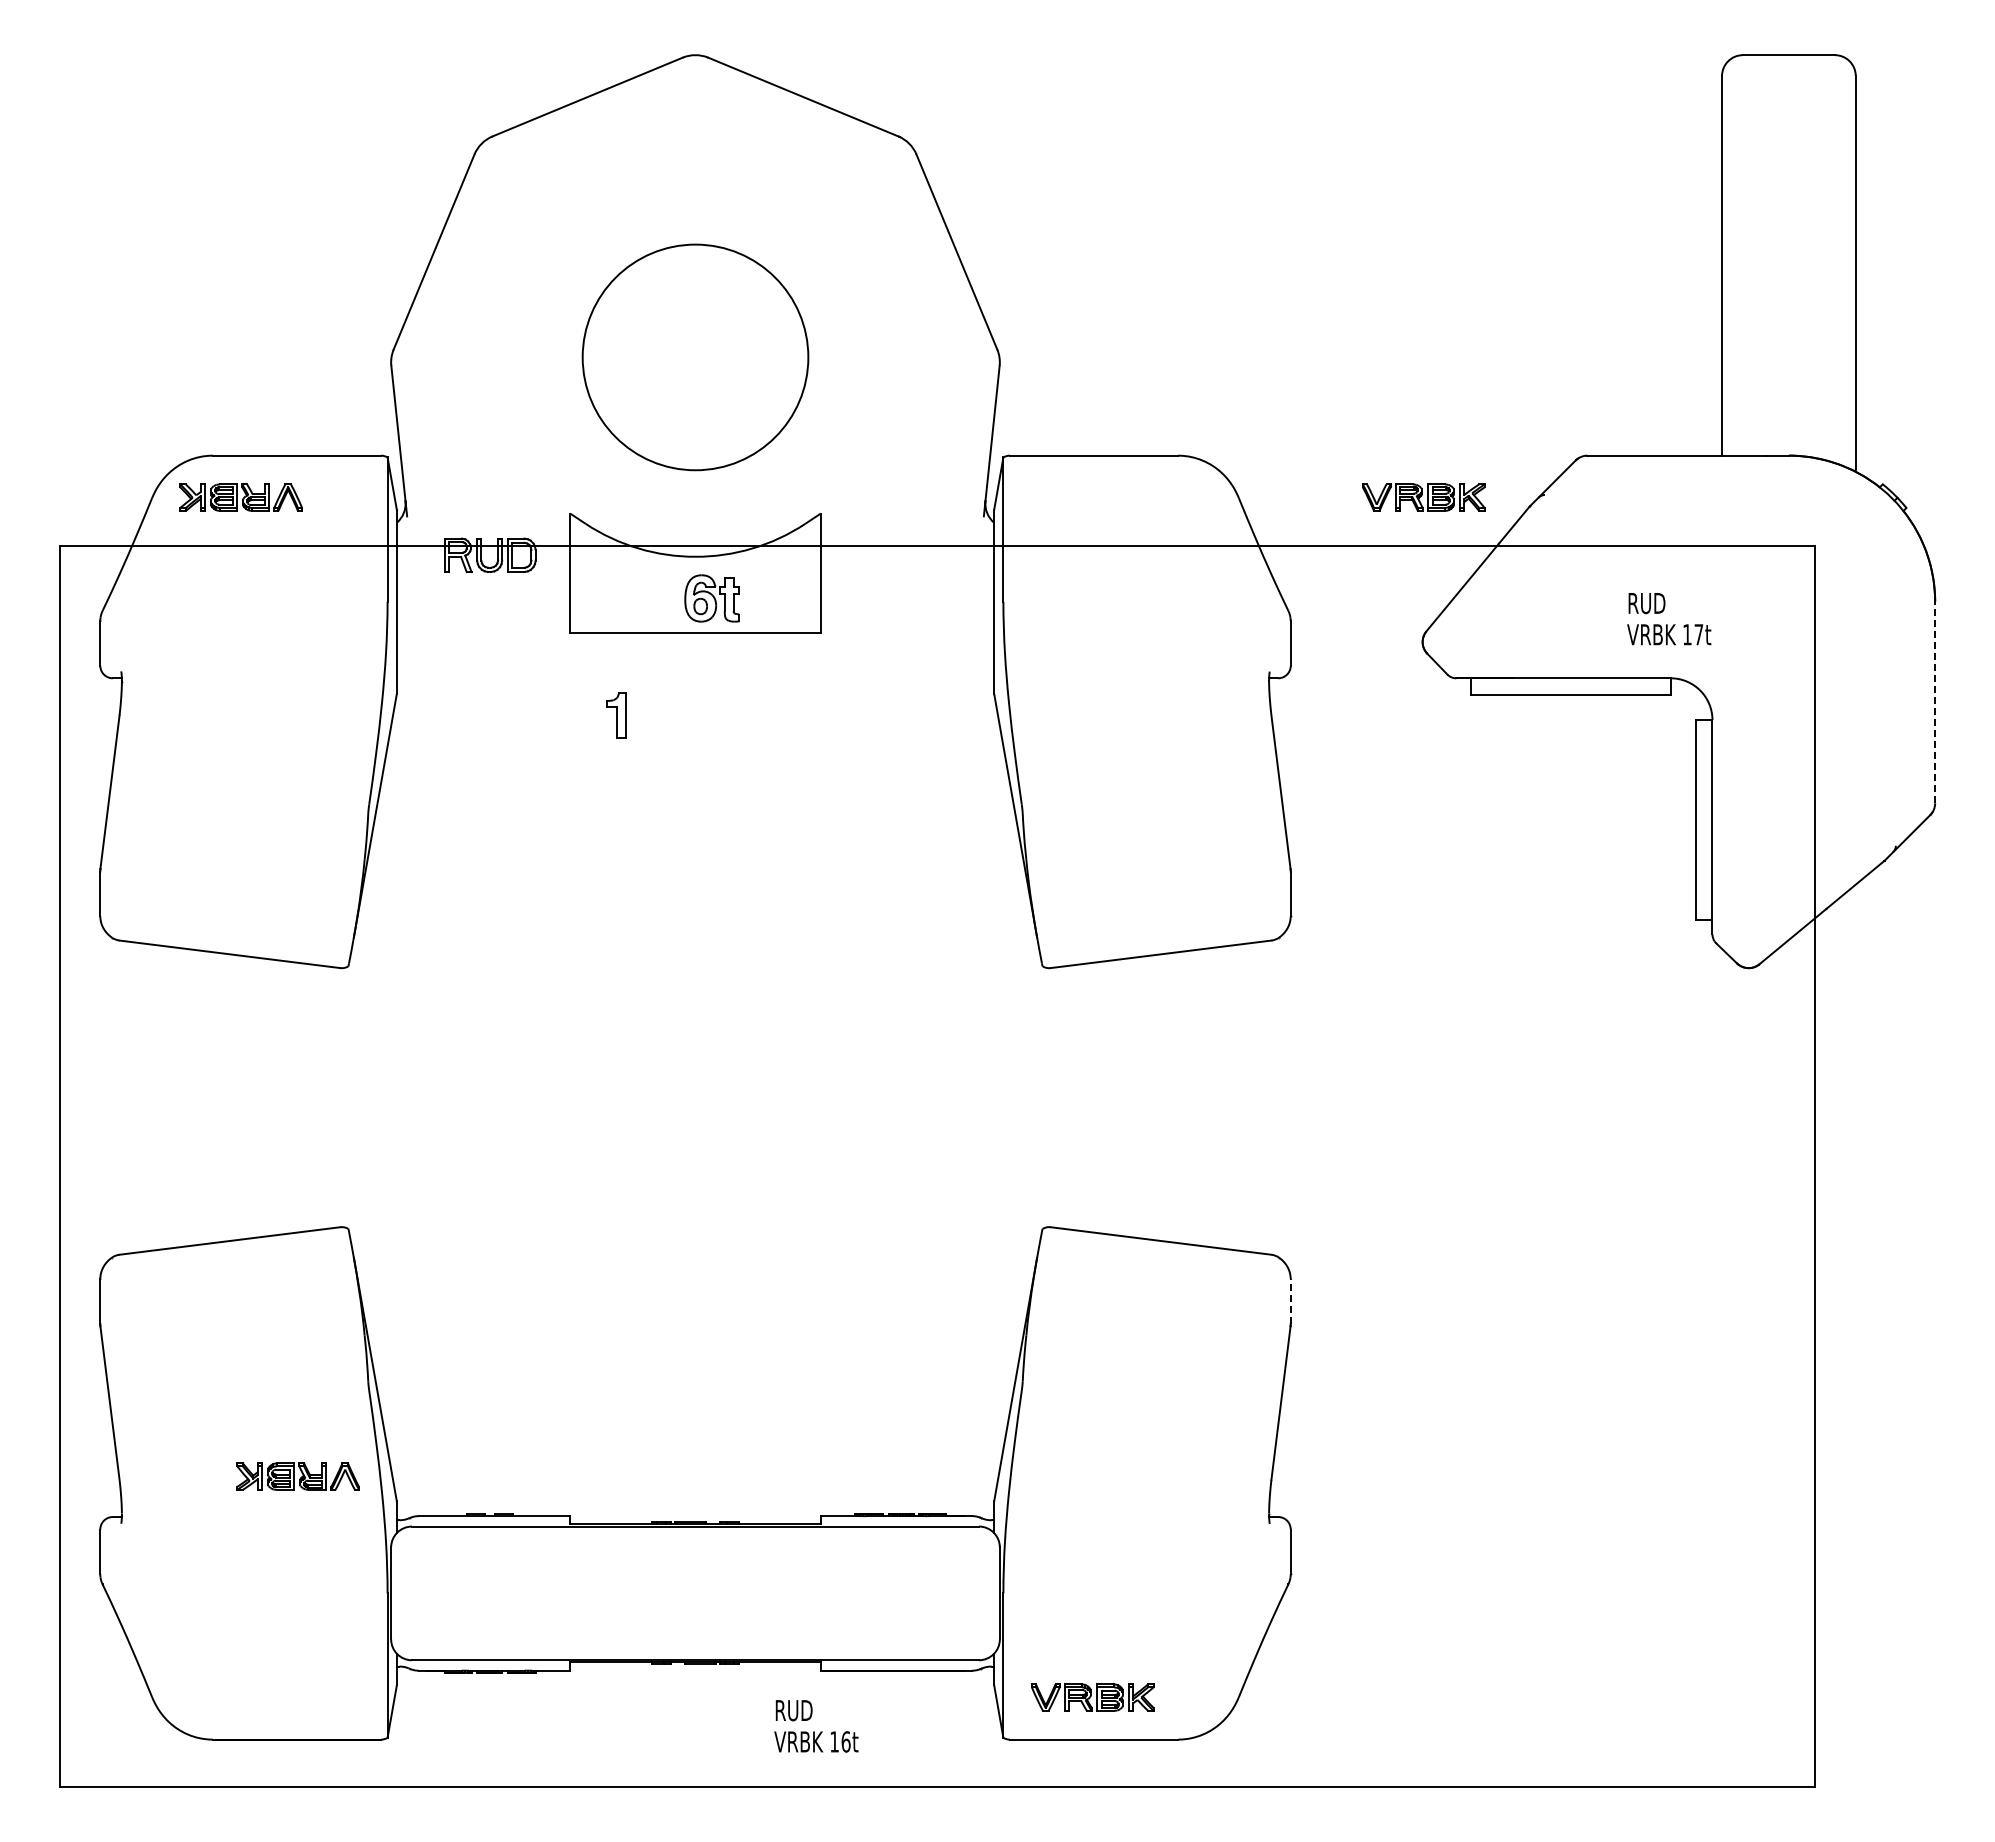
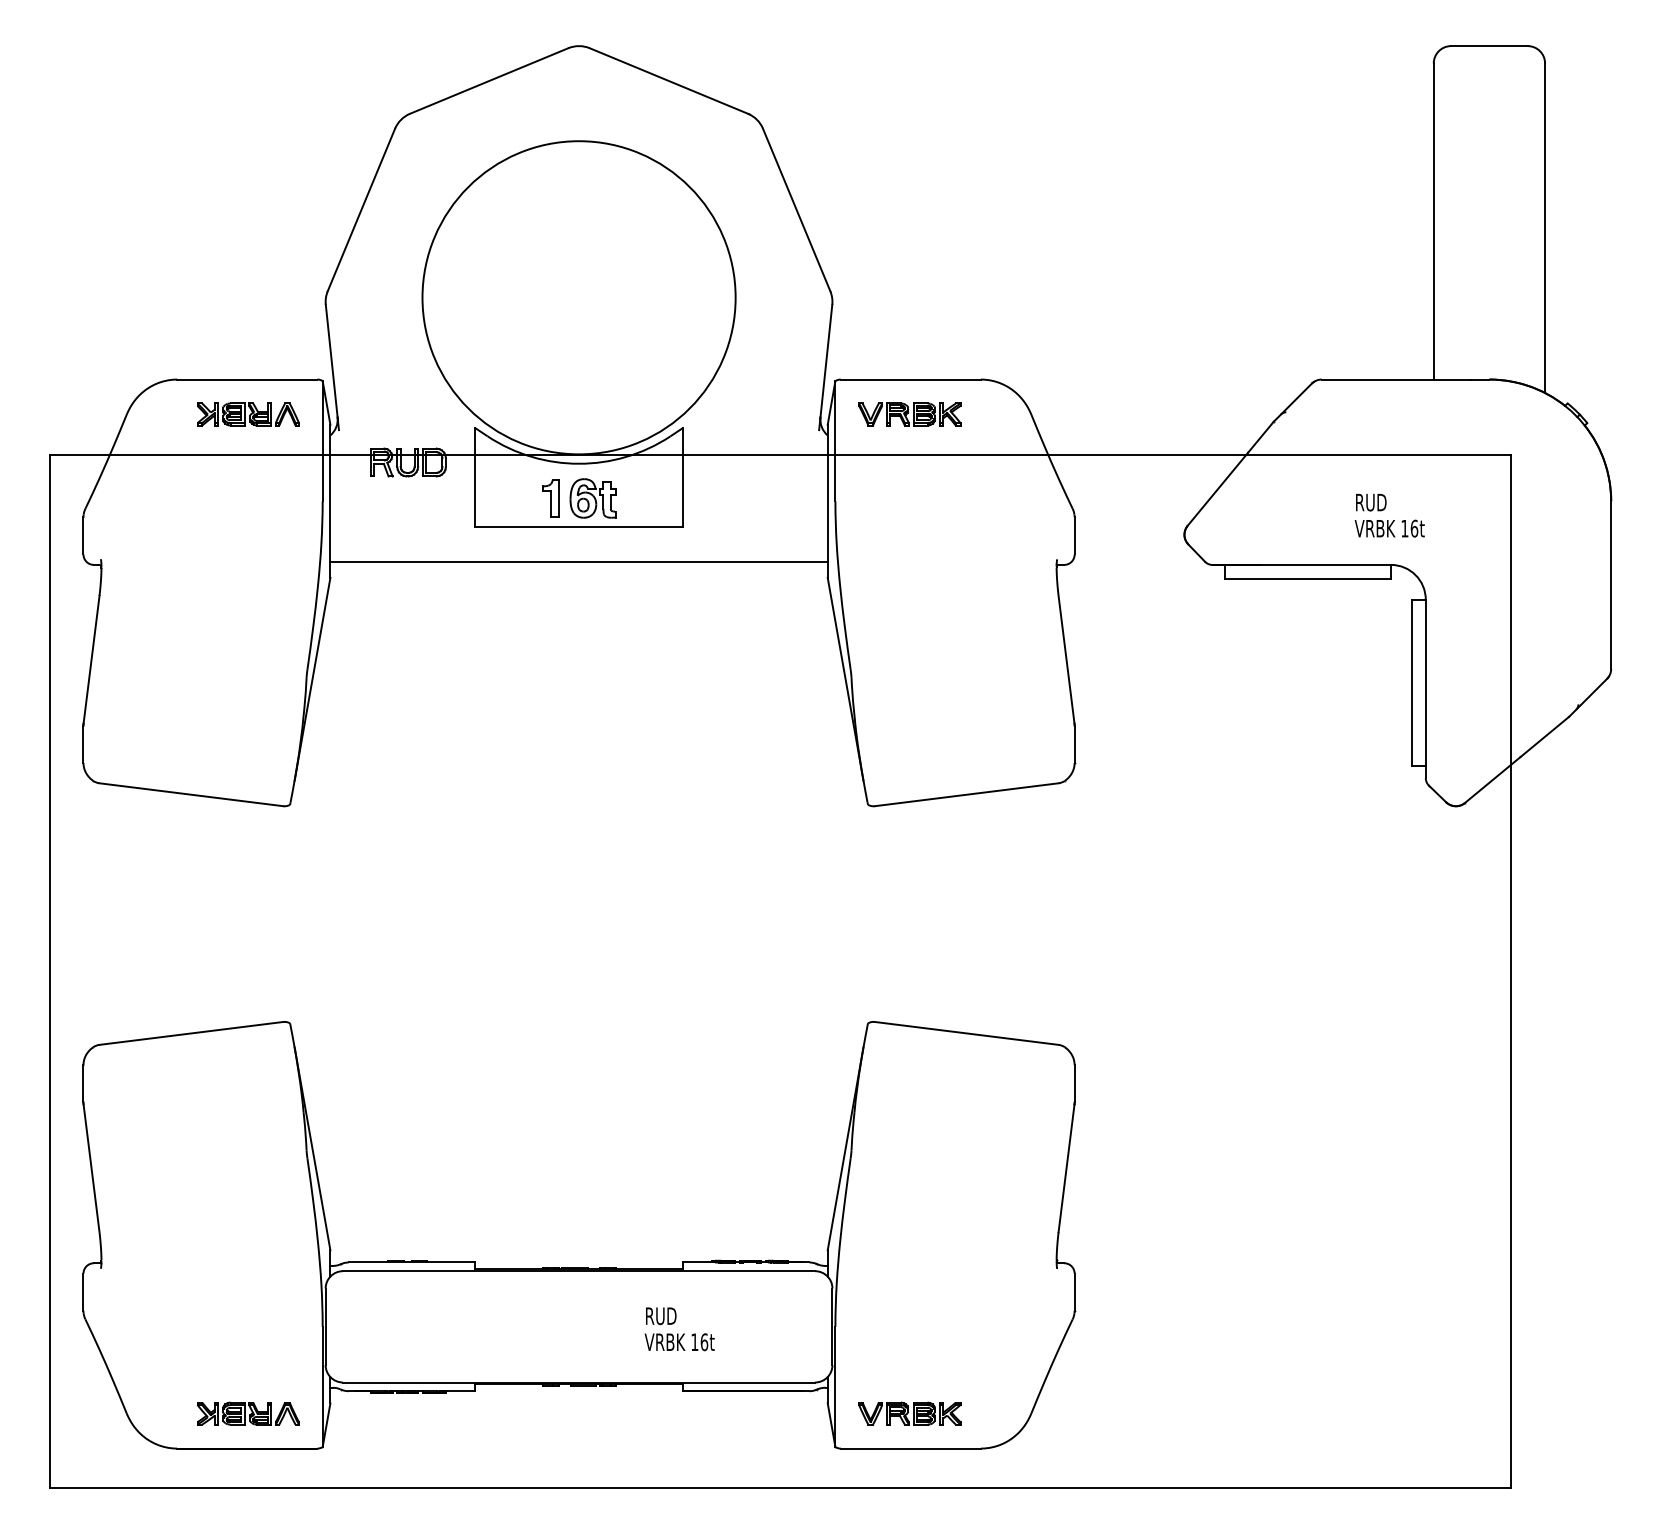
circle: (695, 357) -> (579, 297), size x1.67
part: (240, 497) -> (247, 414), moved
part: (1423, 497) -> (909, 414), moved
text: (1698, 634) -> (1414, 528), 17t -> 16t
line: (695, 675) -> (579, 562), added
line: (1935, 702) -> (1611, 585), dashed -> solid
part: (616, 715) -> (550, 498), moved
line: (1290, 1300) -> (1074, 1082), dashed -> solid
part: (297, 1476) -> (247, 1413), moved
text: (816, 1726) -> (679, 1329), moved

